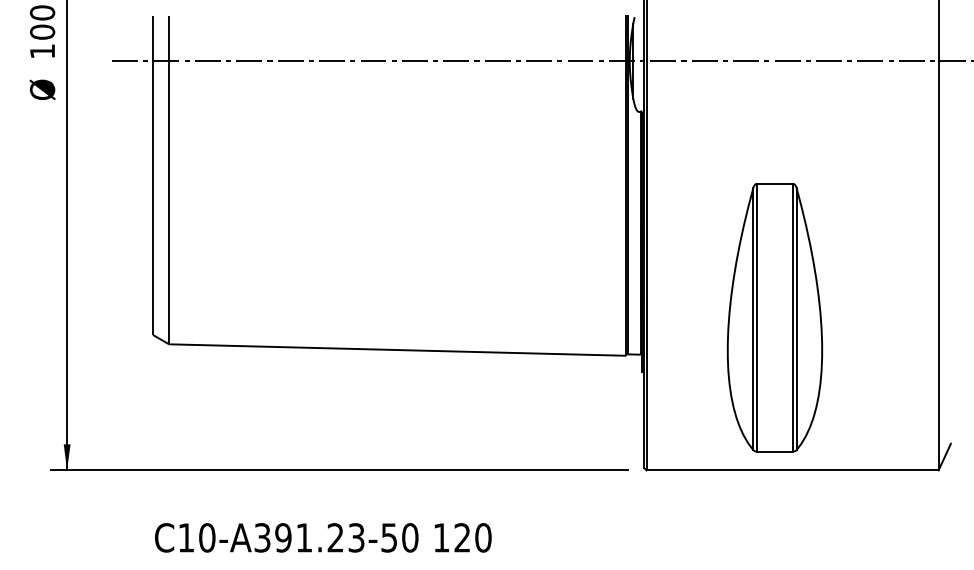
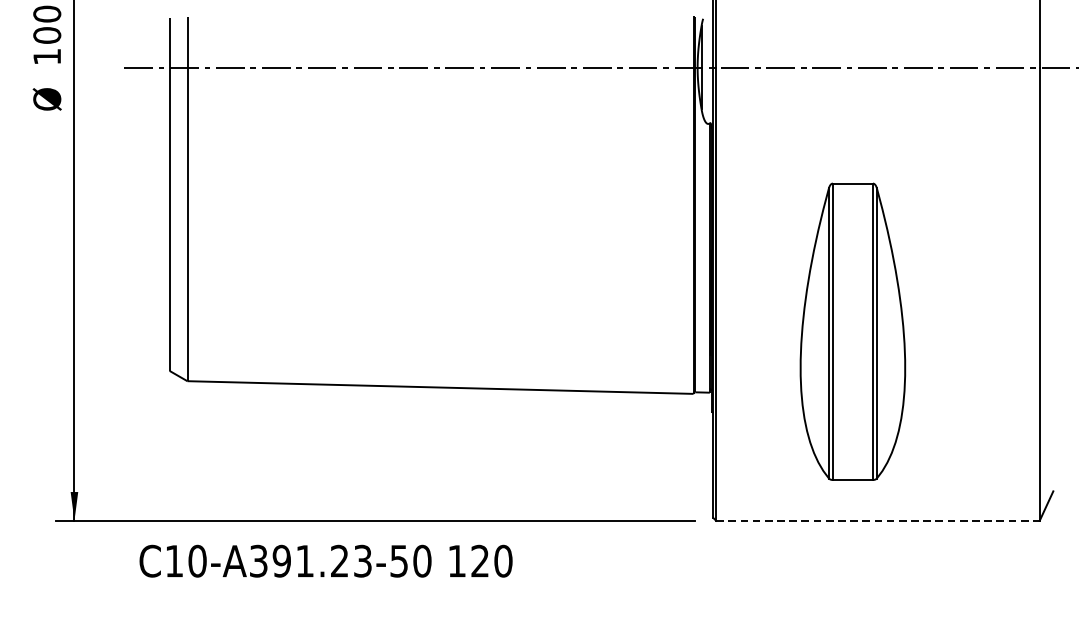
part: (774, 317) -> (852, 331), moved
line: (793, 470) -> (878, 520), solid -> dashed
text: (323, 537) -> (326, 560), moved

